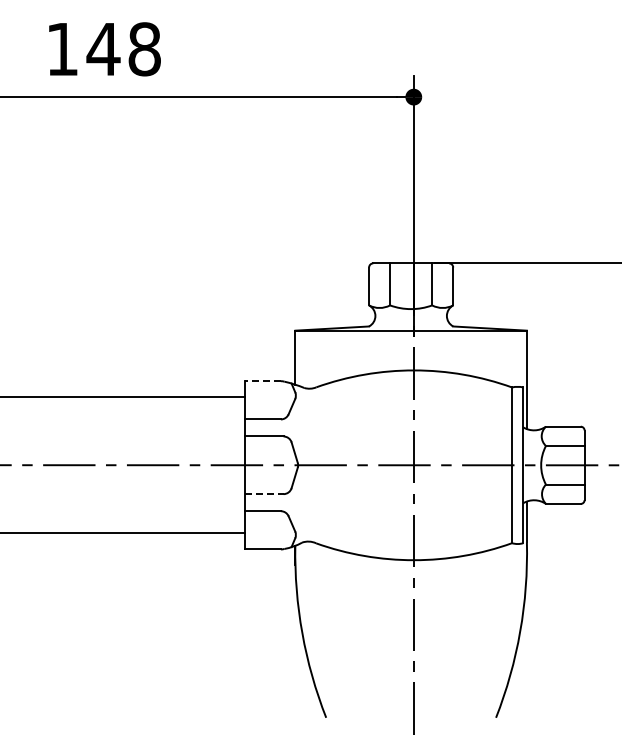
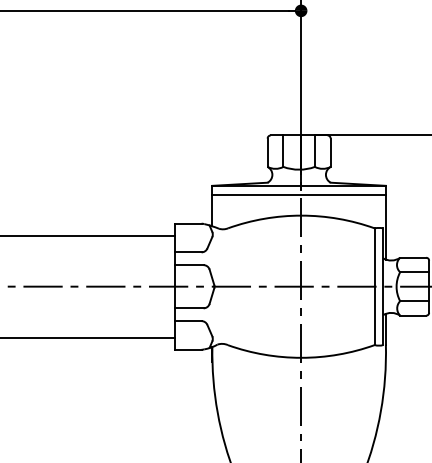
line: (410, 343) -> (298, 195), added
line: (263, 381) -> (188, 223), dashed -> solid
line: (265, 494) -> (190, 308), dashed -> solid

